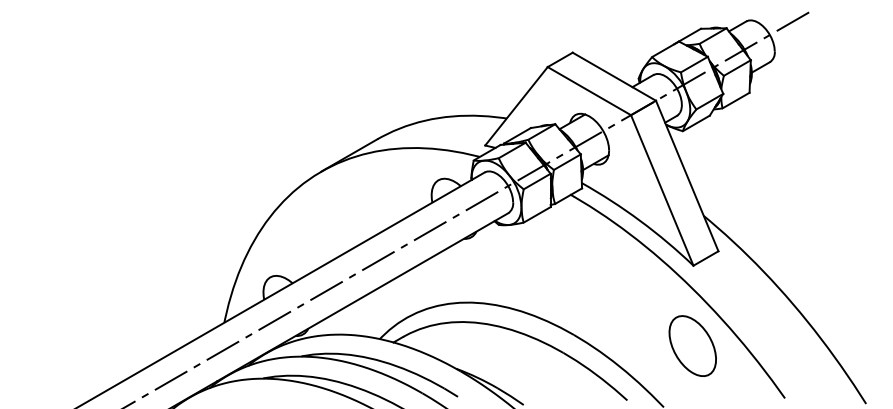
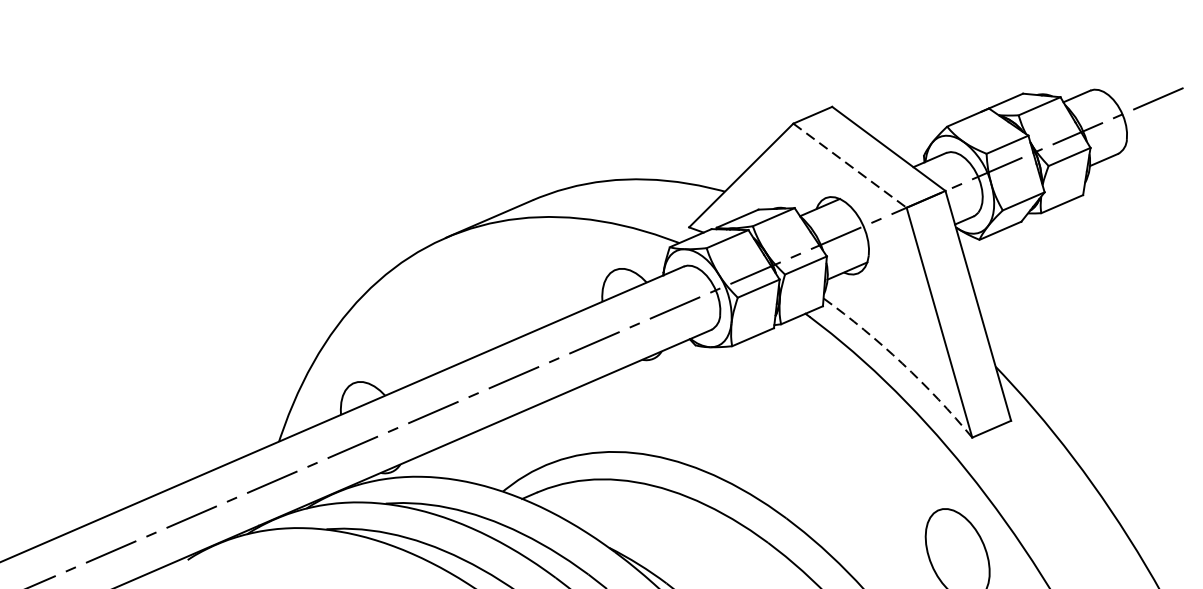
line: (589, 91) -> (850, 166), solid -> dashed
arc: (640, 220) -> (902, 362), solid -> dashed

